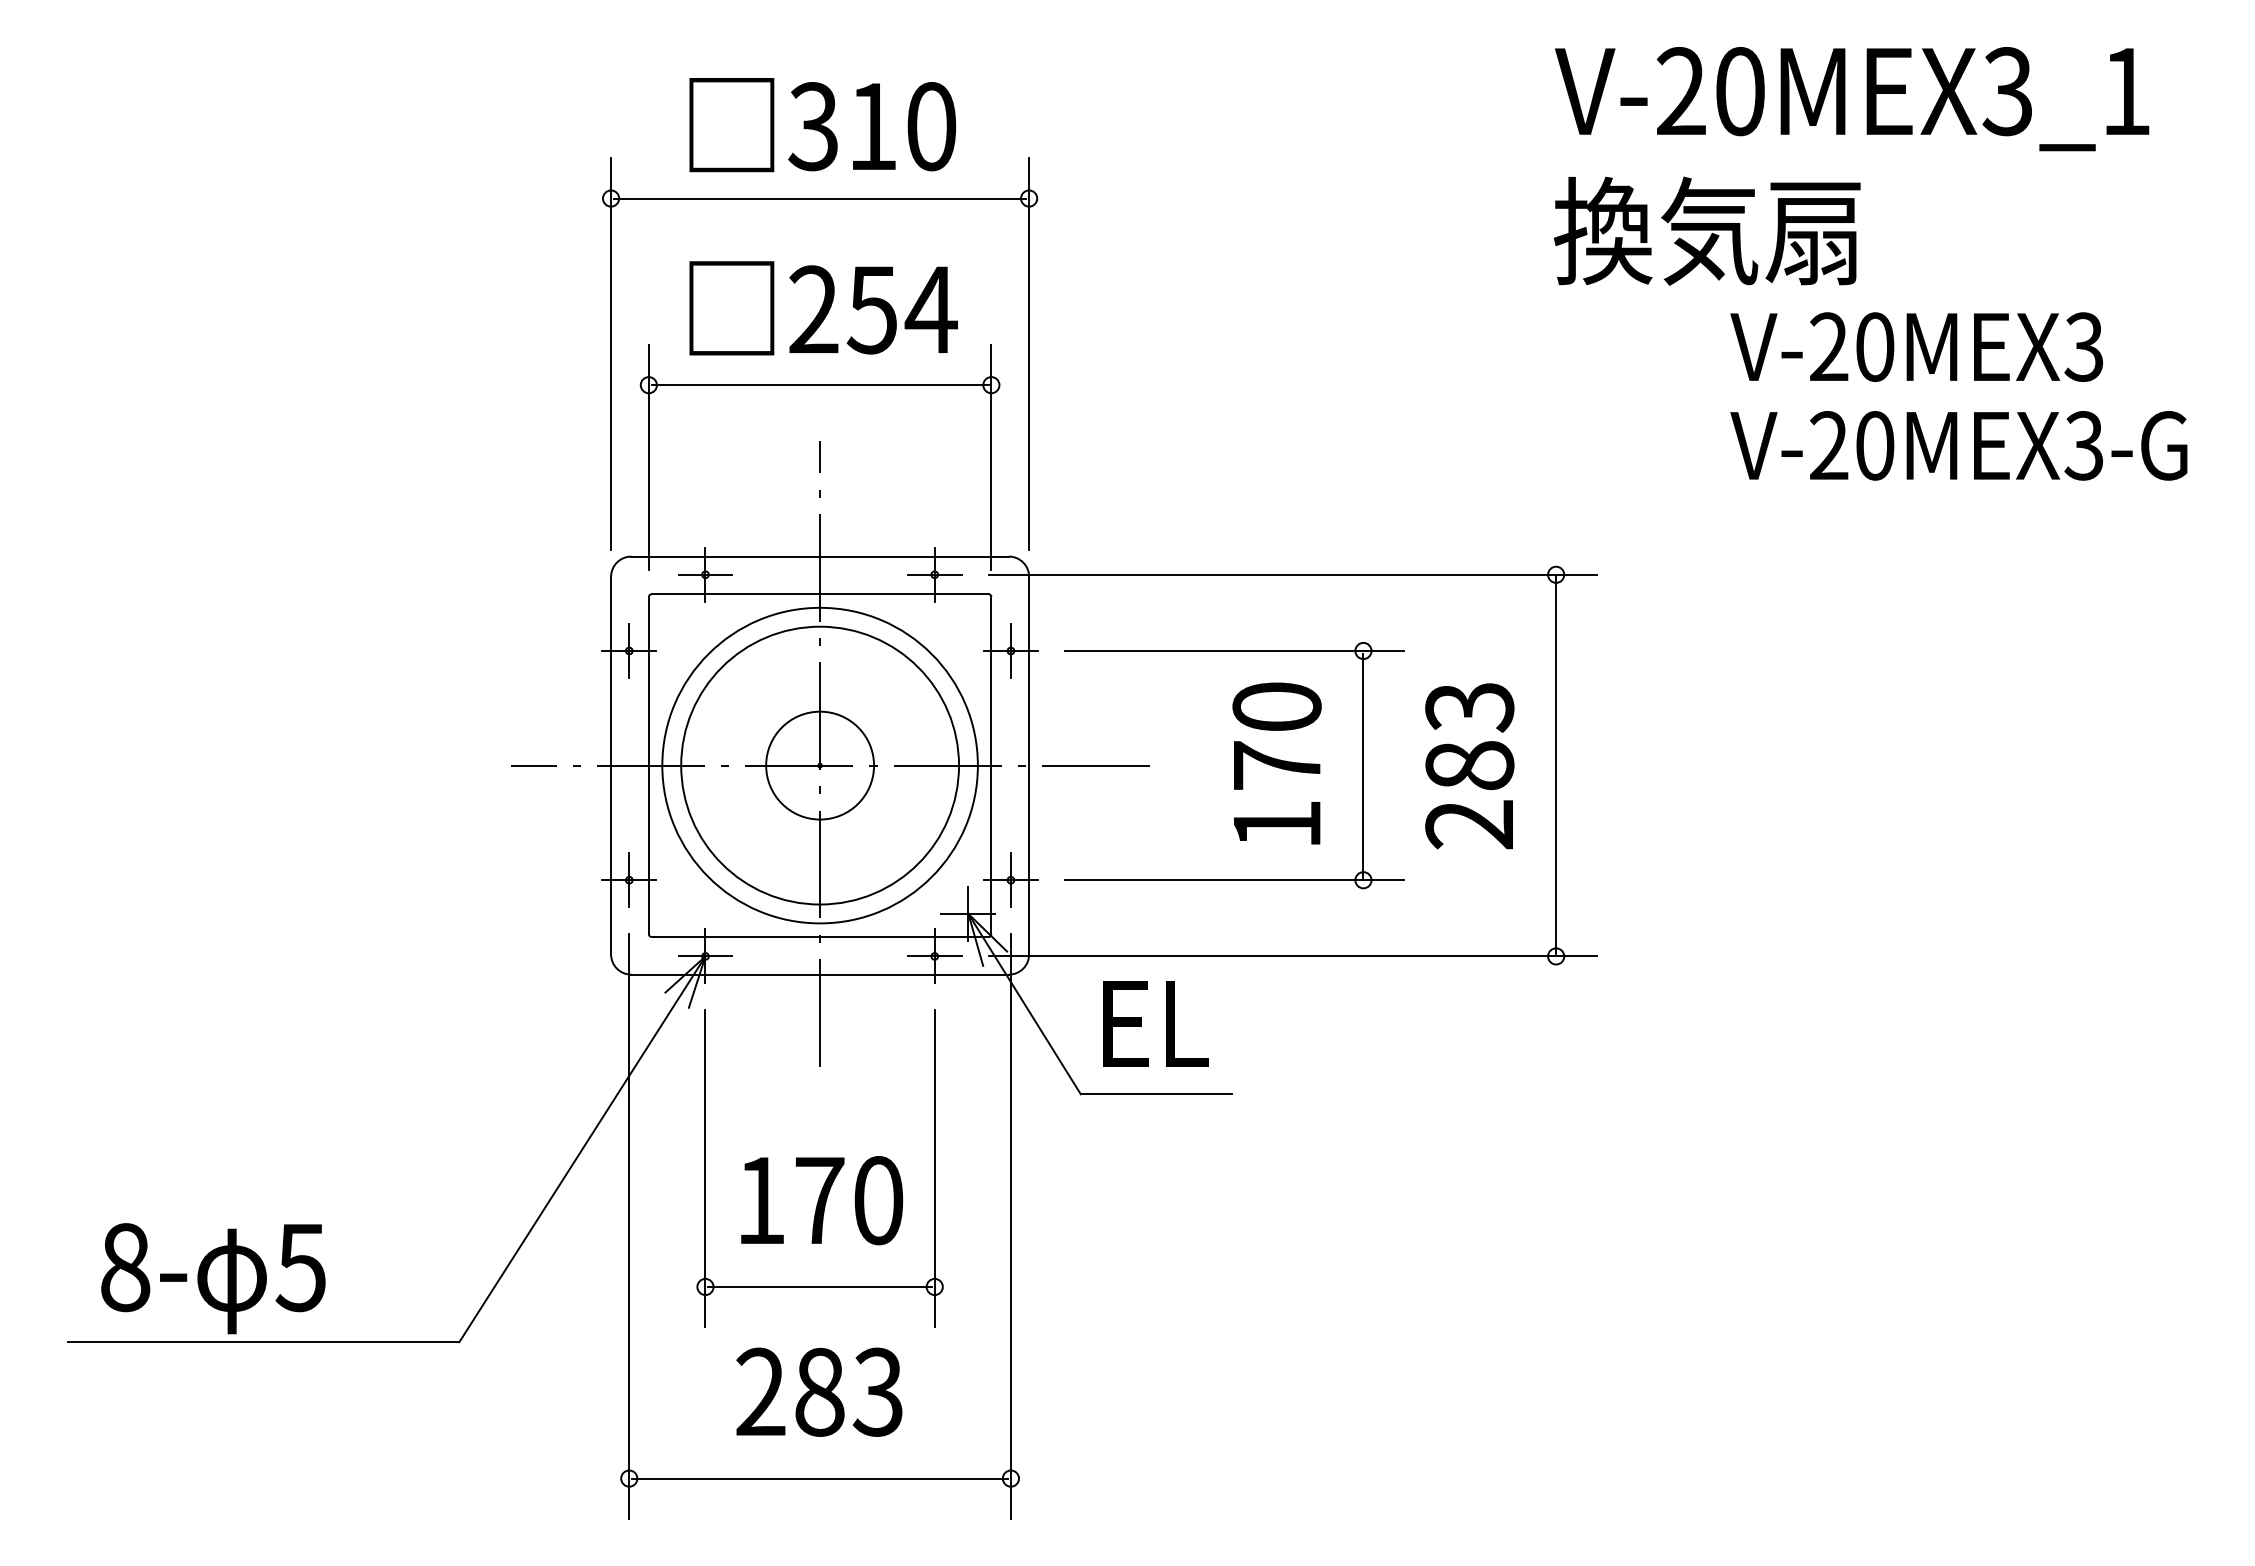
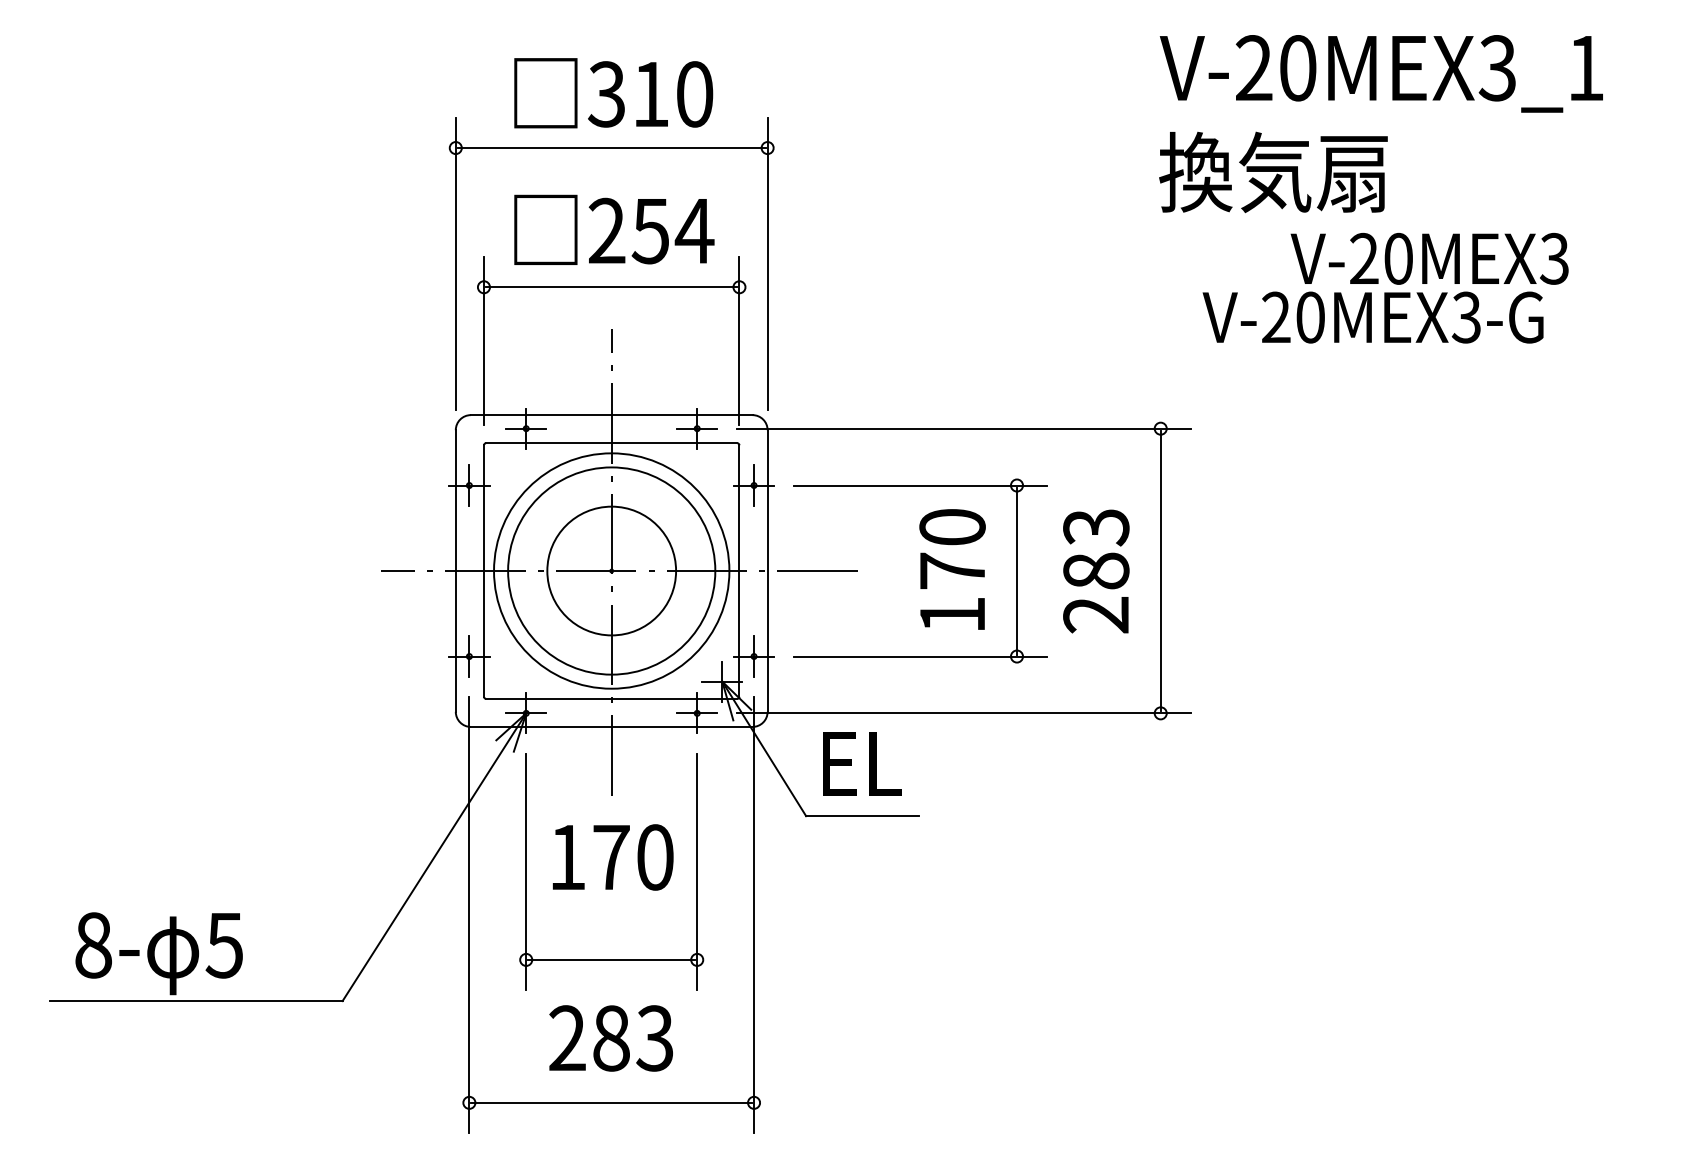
text: (1958, 445) -> (1372, 317), moved
circle: (820, 765) -> (612, 570), size x1.6
text: (822, 1200) -> (613, 857), moved

